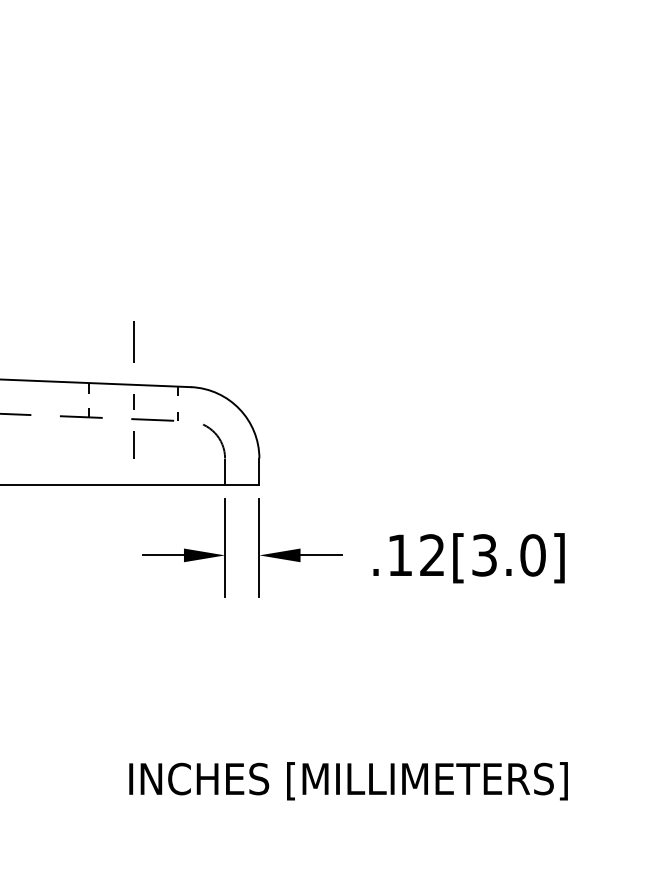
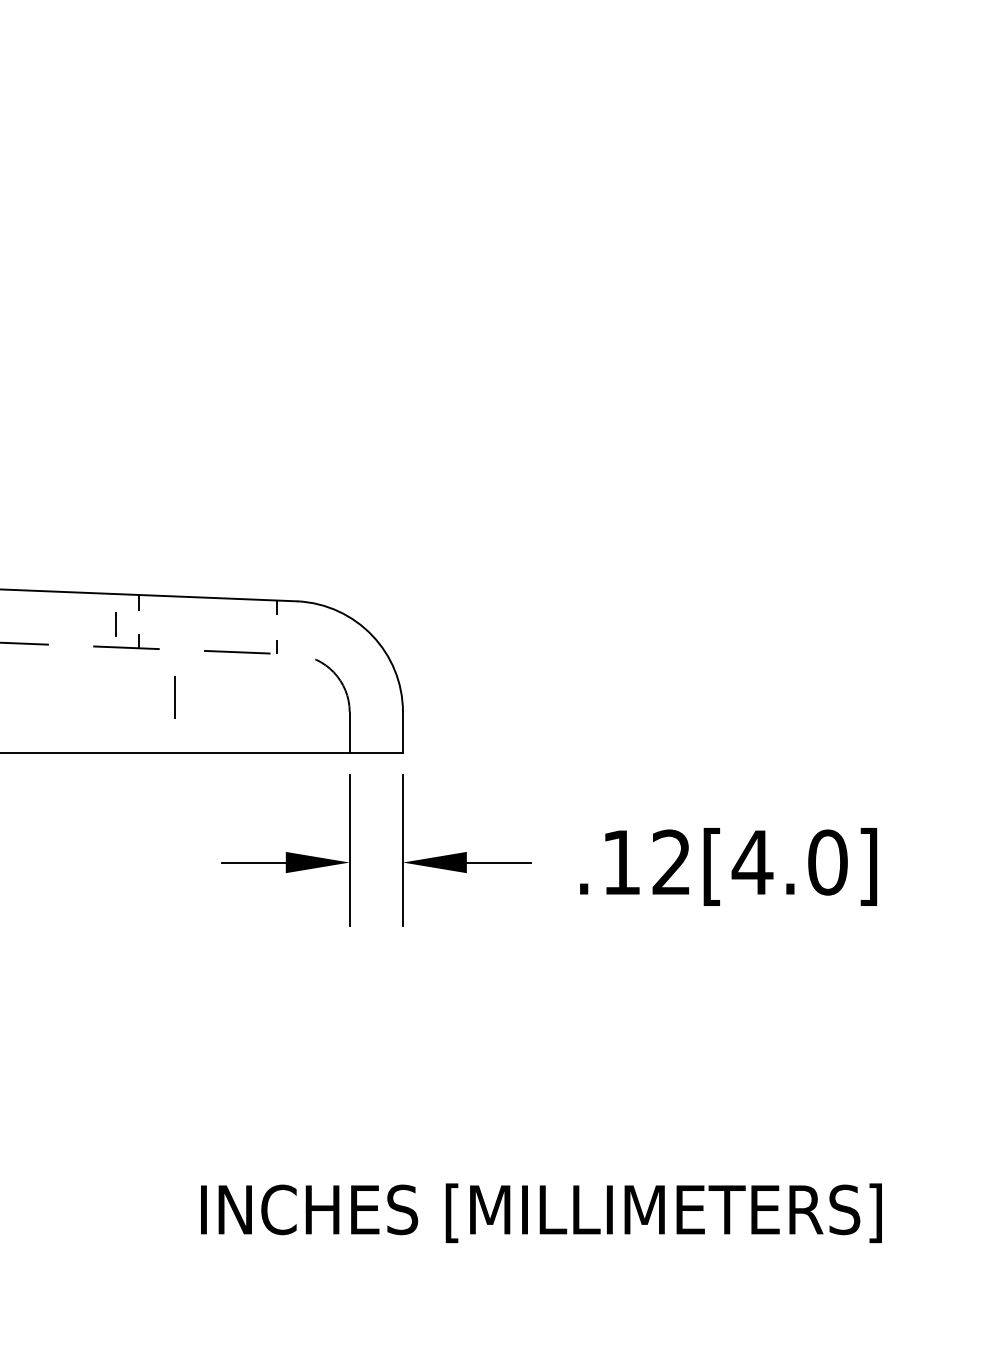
line: (133, 341) -> (207, 530), removed
line: (133, 401) -> (115, 623), moved
line: (133, 444) -> (174, 696), moved
text: (484, 555) -> (752, 862), .12[3.0] -> .12[4.0]

